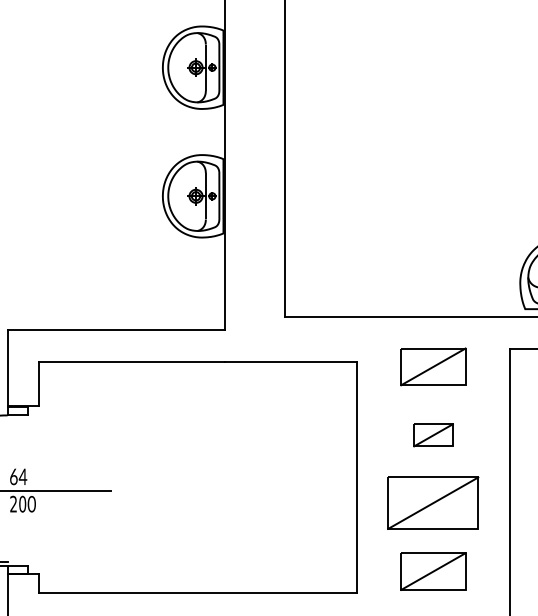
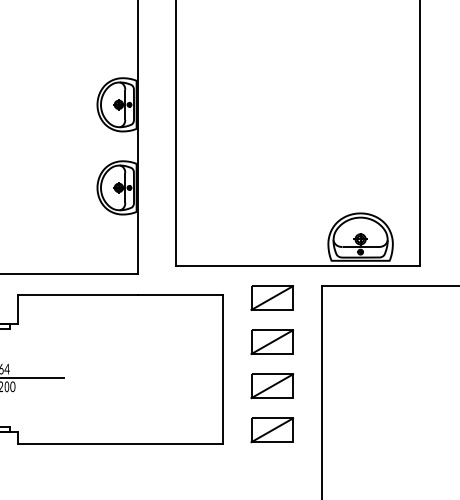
part: (433, 435) -> (272, 342), size x1.67
part: (433, 503) -> (272, 386), size x0.71

